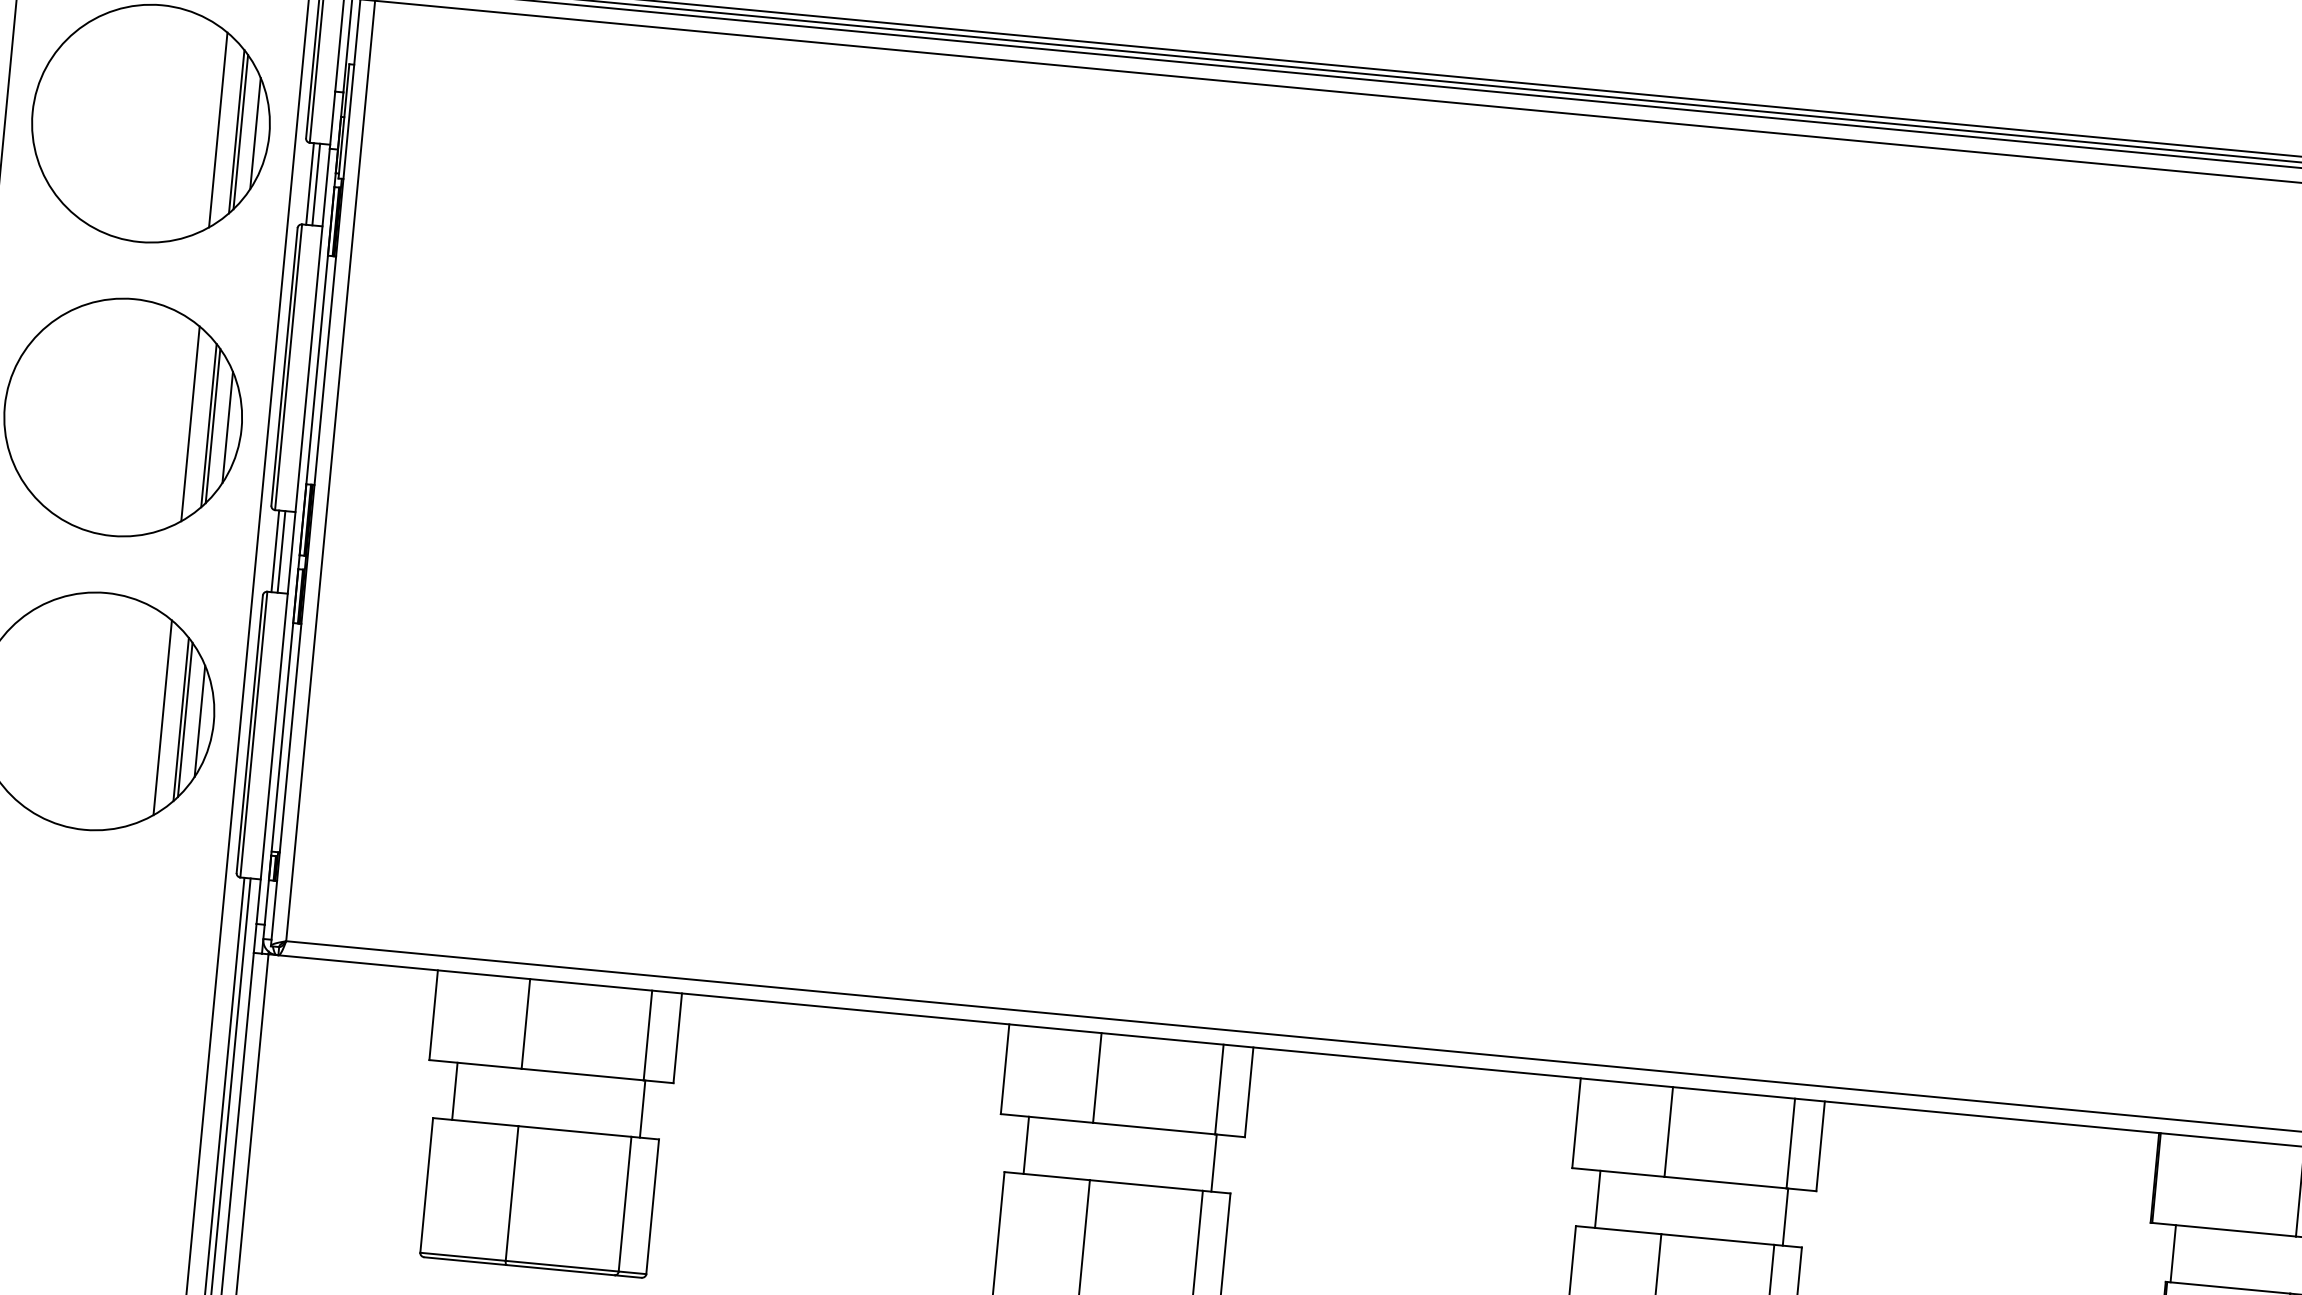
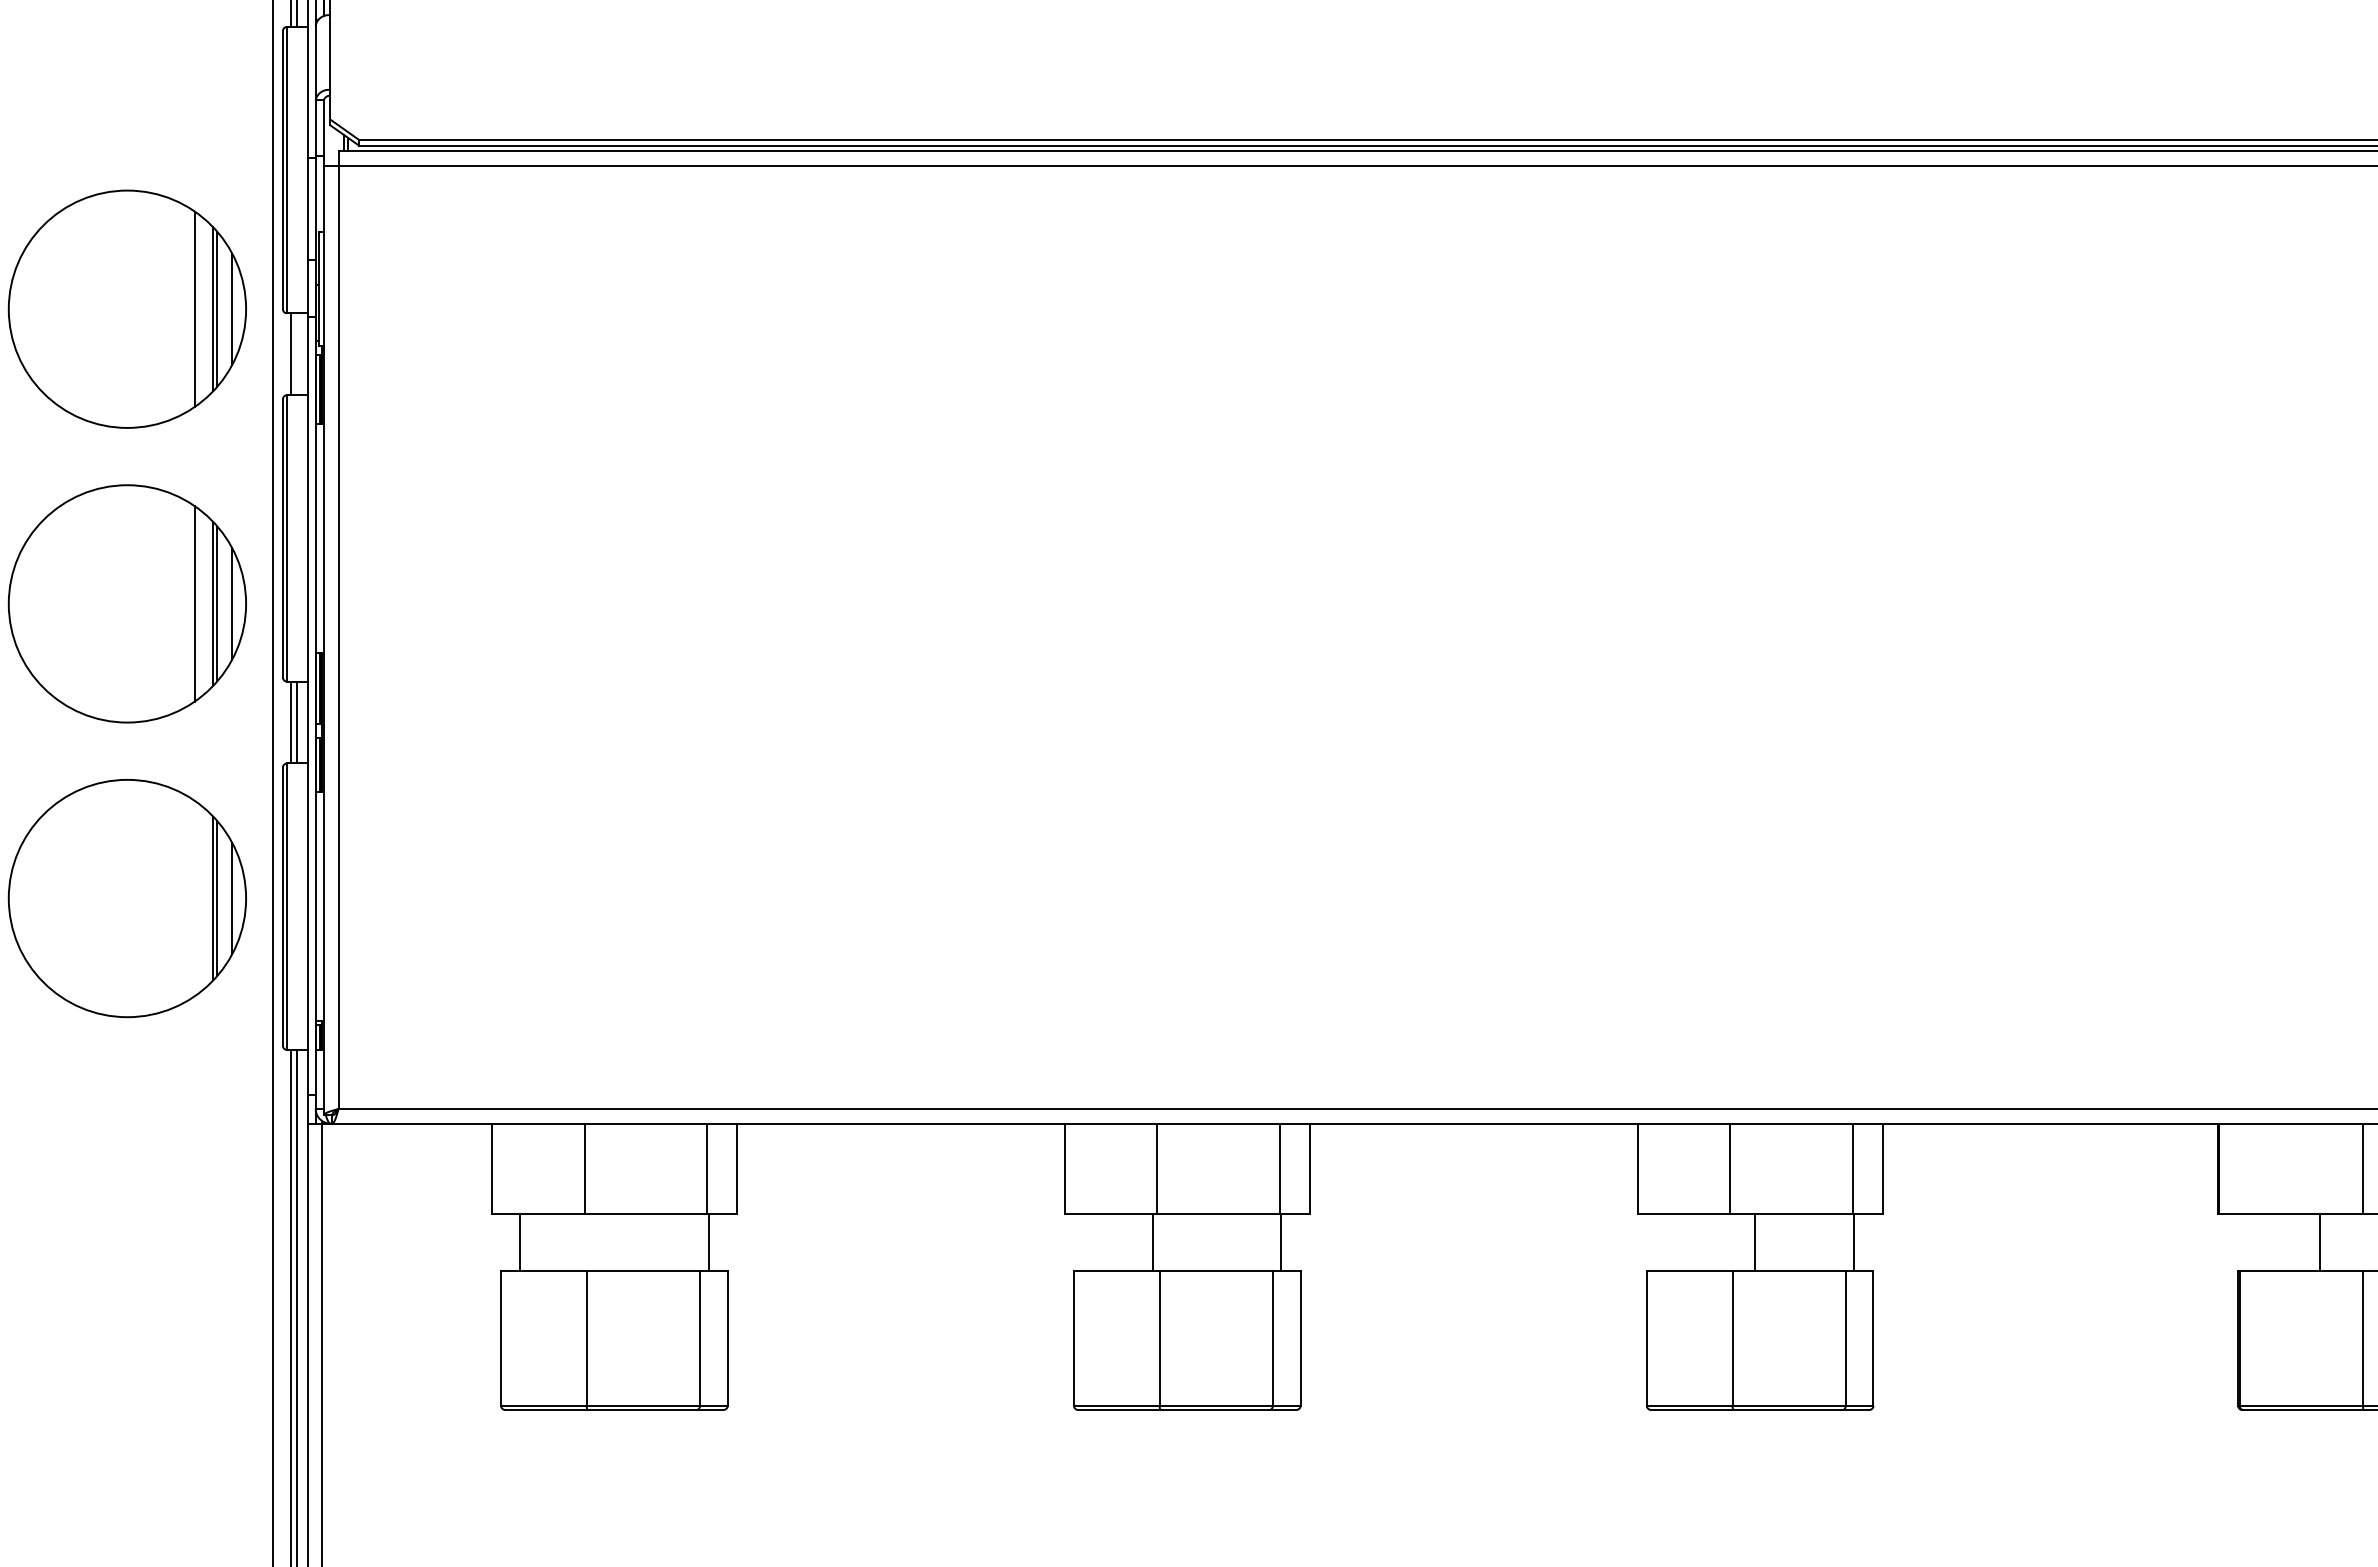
line: (316, 184) -> (297, 354), removed
line: (162, 717) -> (194, 898), removed
line: (1026, 1144) -> (1153, 1241), moved
line: (1598, 1198) -> (1755, 1241), moved
line: (2173, 1253) -> (2320, 1241), moved

